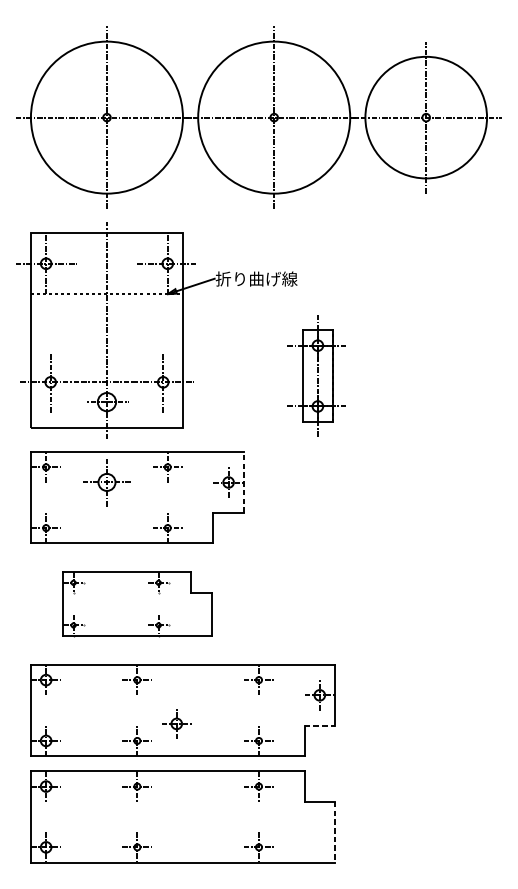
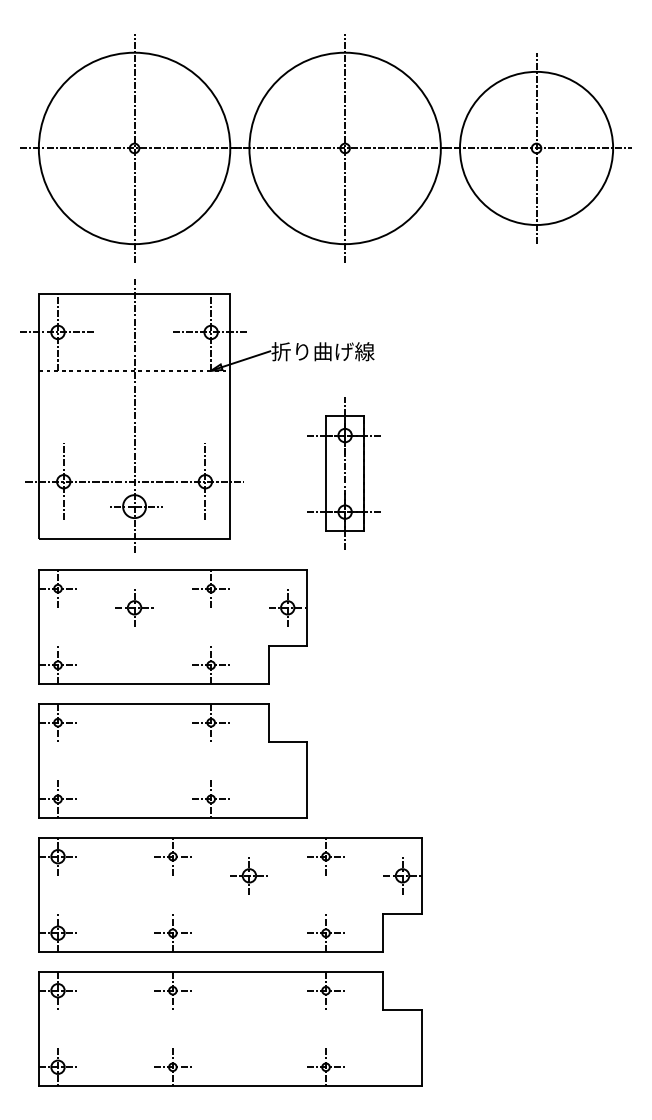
part: (316, 375) -> (343, 473), moved
part: (106, 482) -> (134, 607), size x0.62
line: (243, 482) -> (306, 607), dashed -> solid
part: (137, 603) -> (172, 760), size x1.43
part: (176, 723) -> (248, 875), moved
line: (320, 726) -> (403, 914), dashed -> solid
line: (334, 832) -> (421, 1048), dashed -> solid

